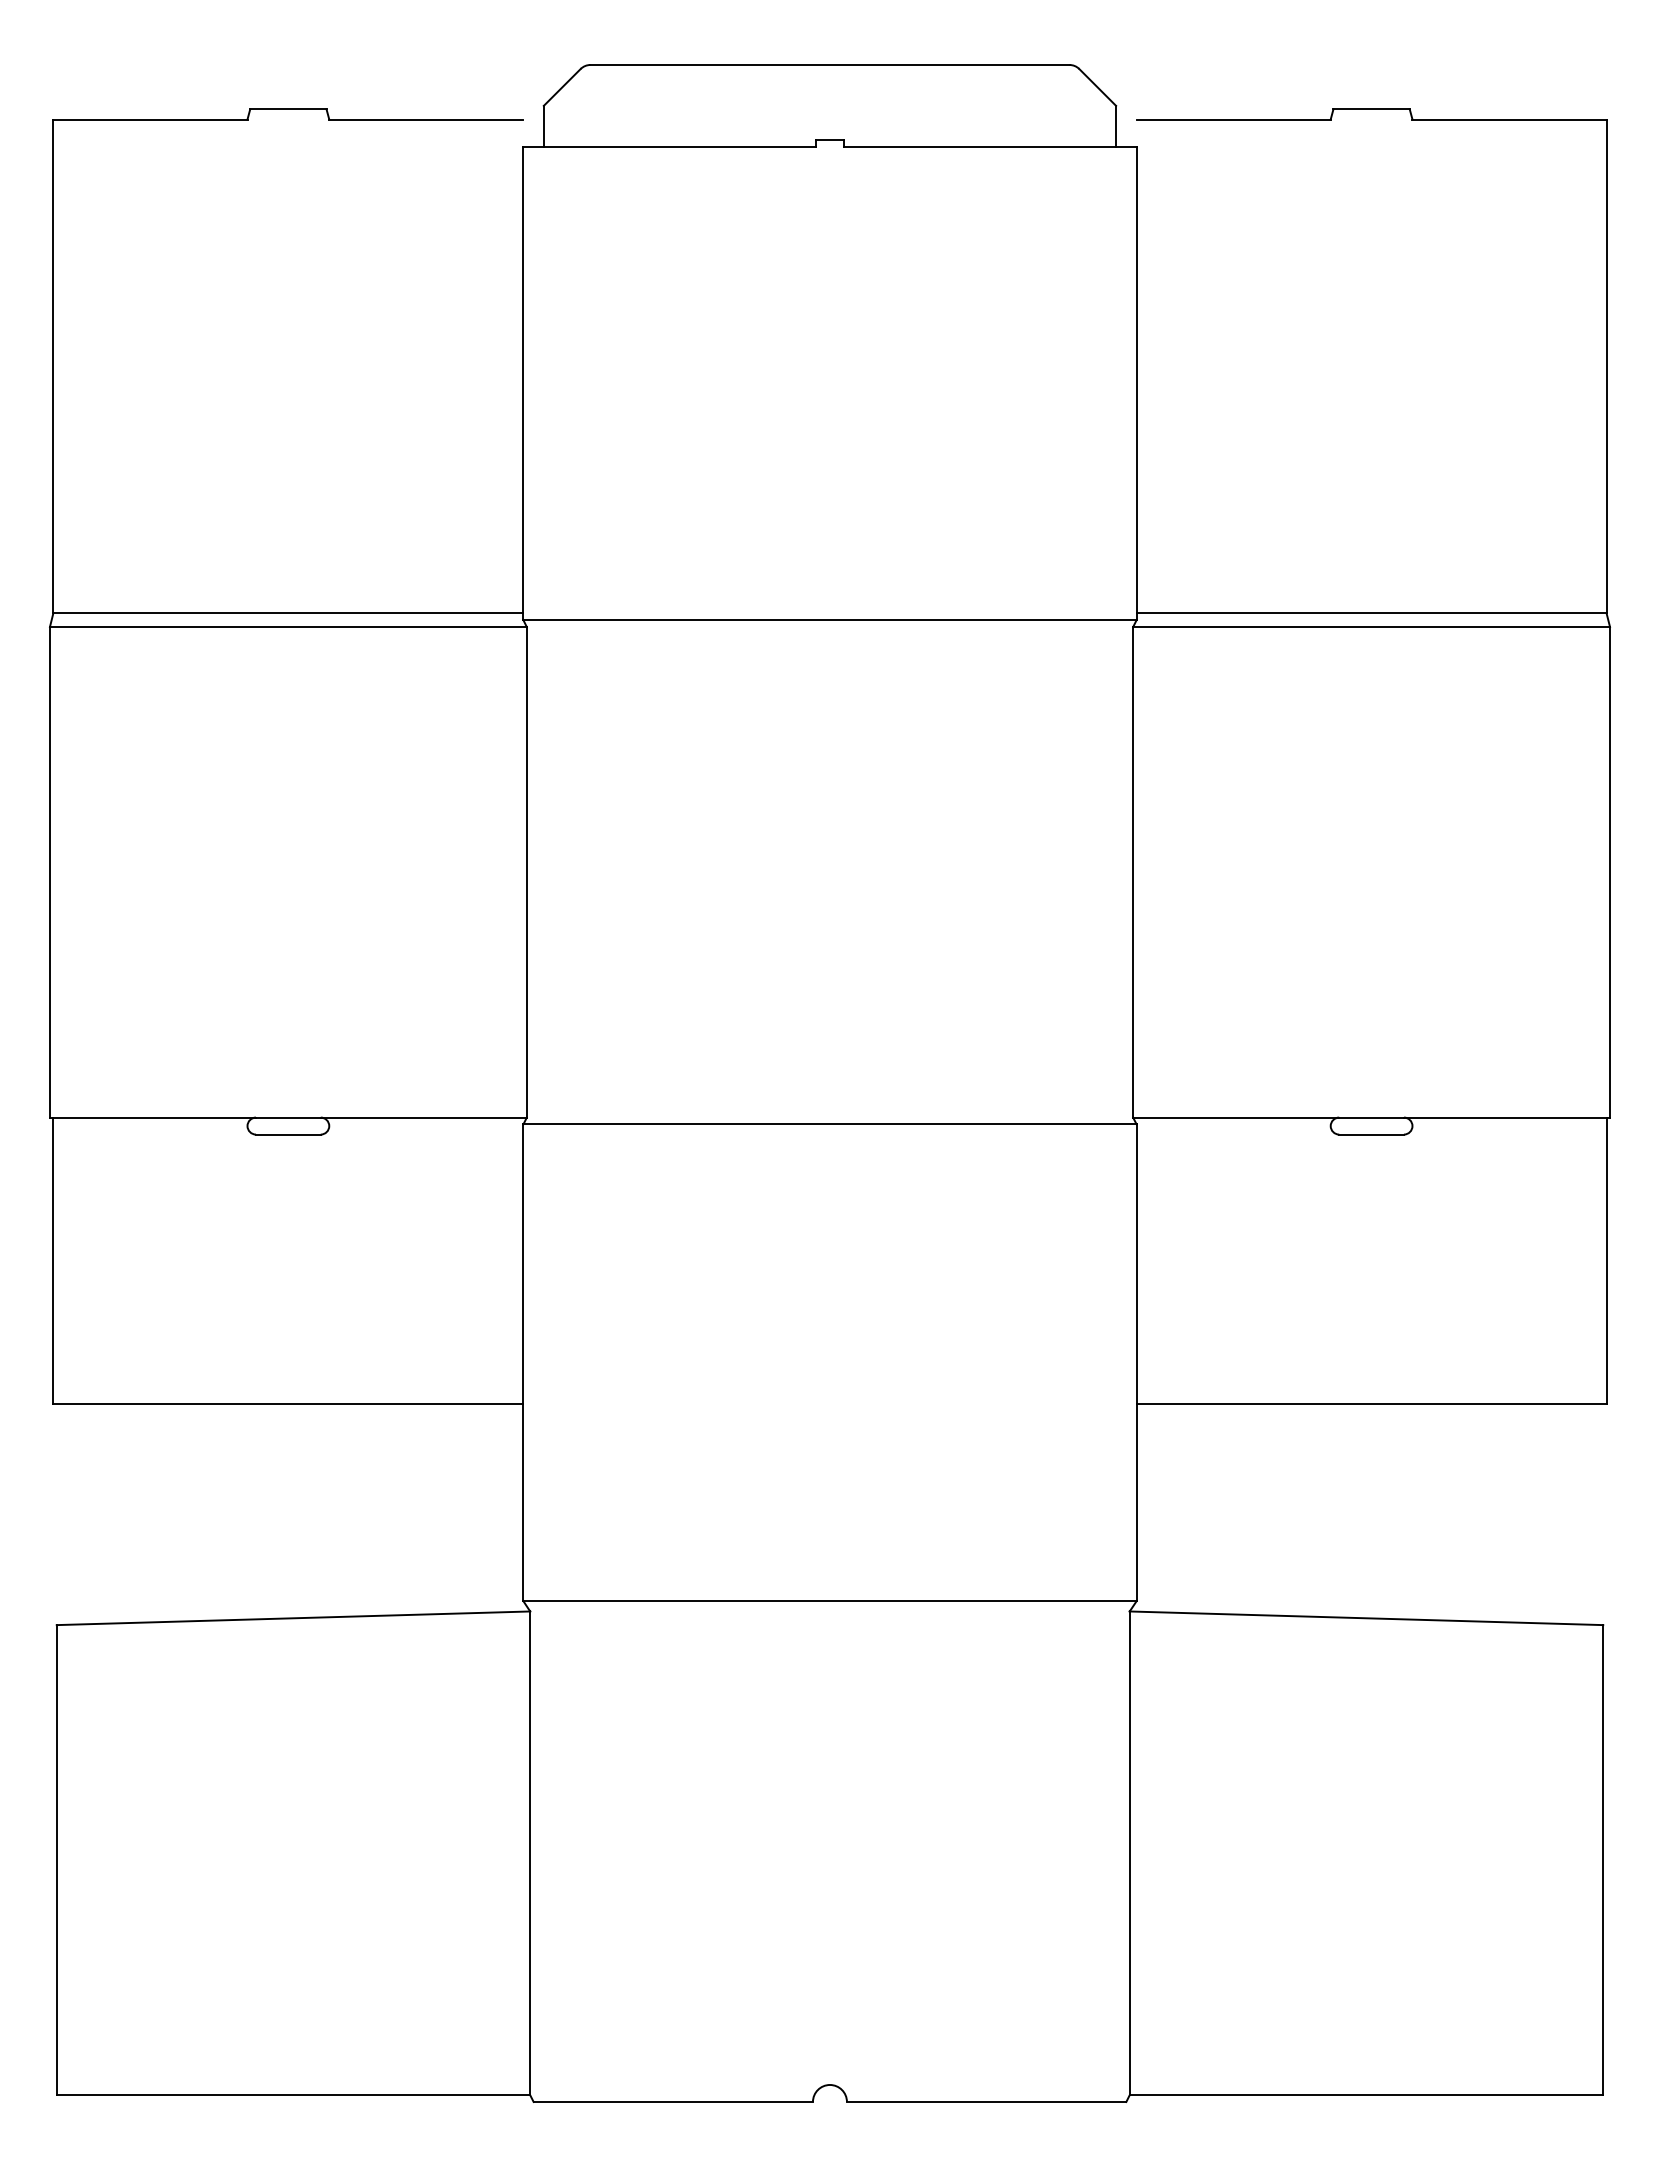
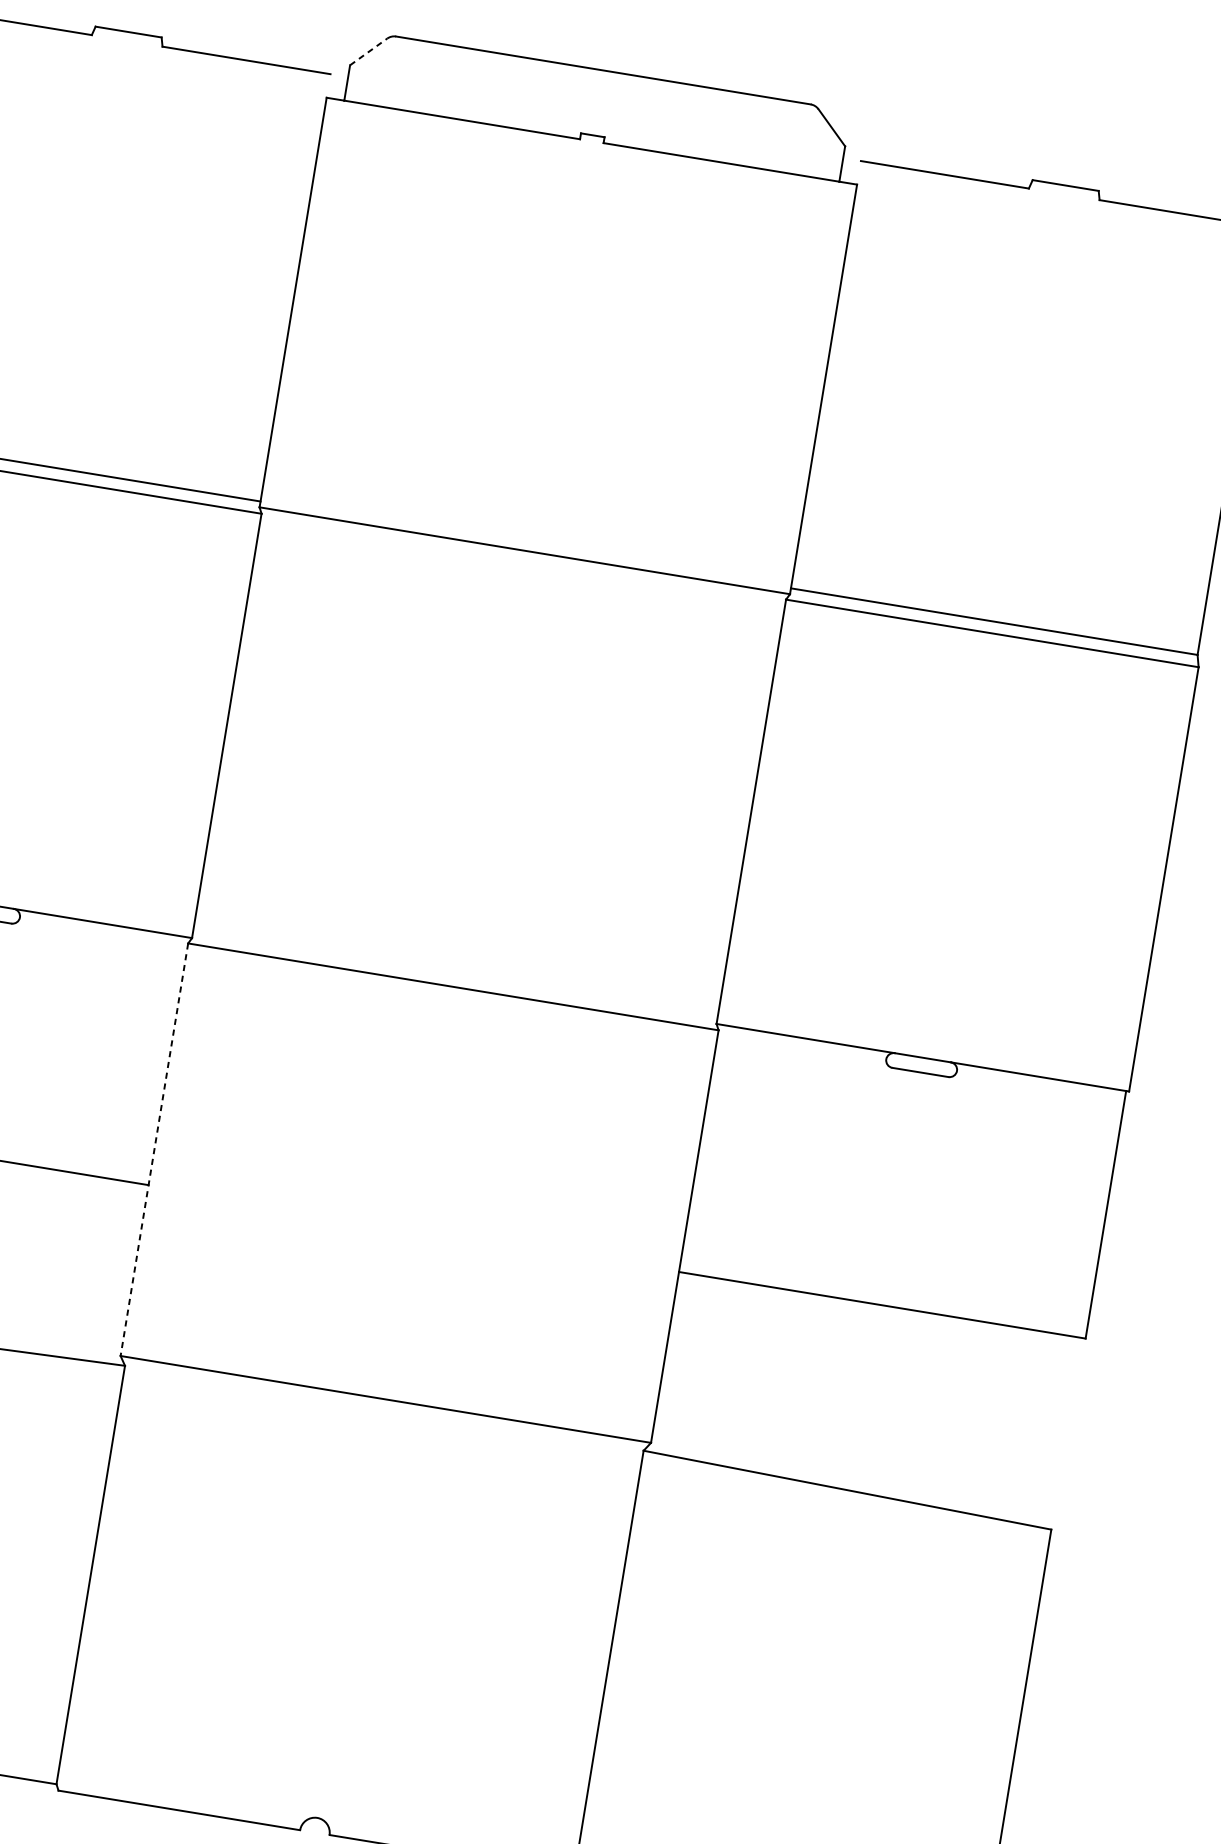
line: (562, 87) -> (368, 52), solid -> dashed
line: (523, 1363) -> (154, 1150), solid -> dashed

